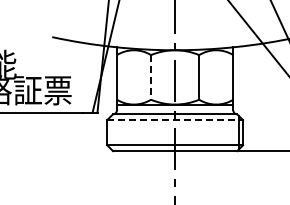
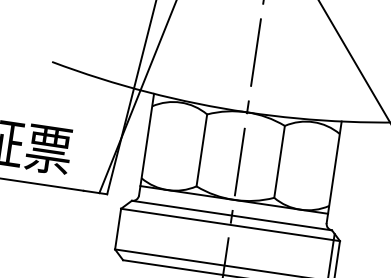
line: (151, 77) -> (202, 150), dashed -> solid
line: (175, 120) -> (231, 225), dashed -> solid

